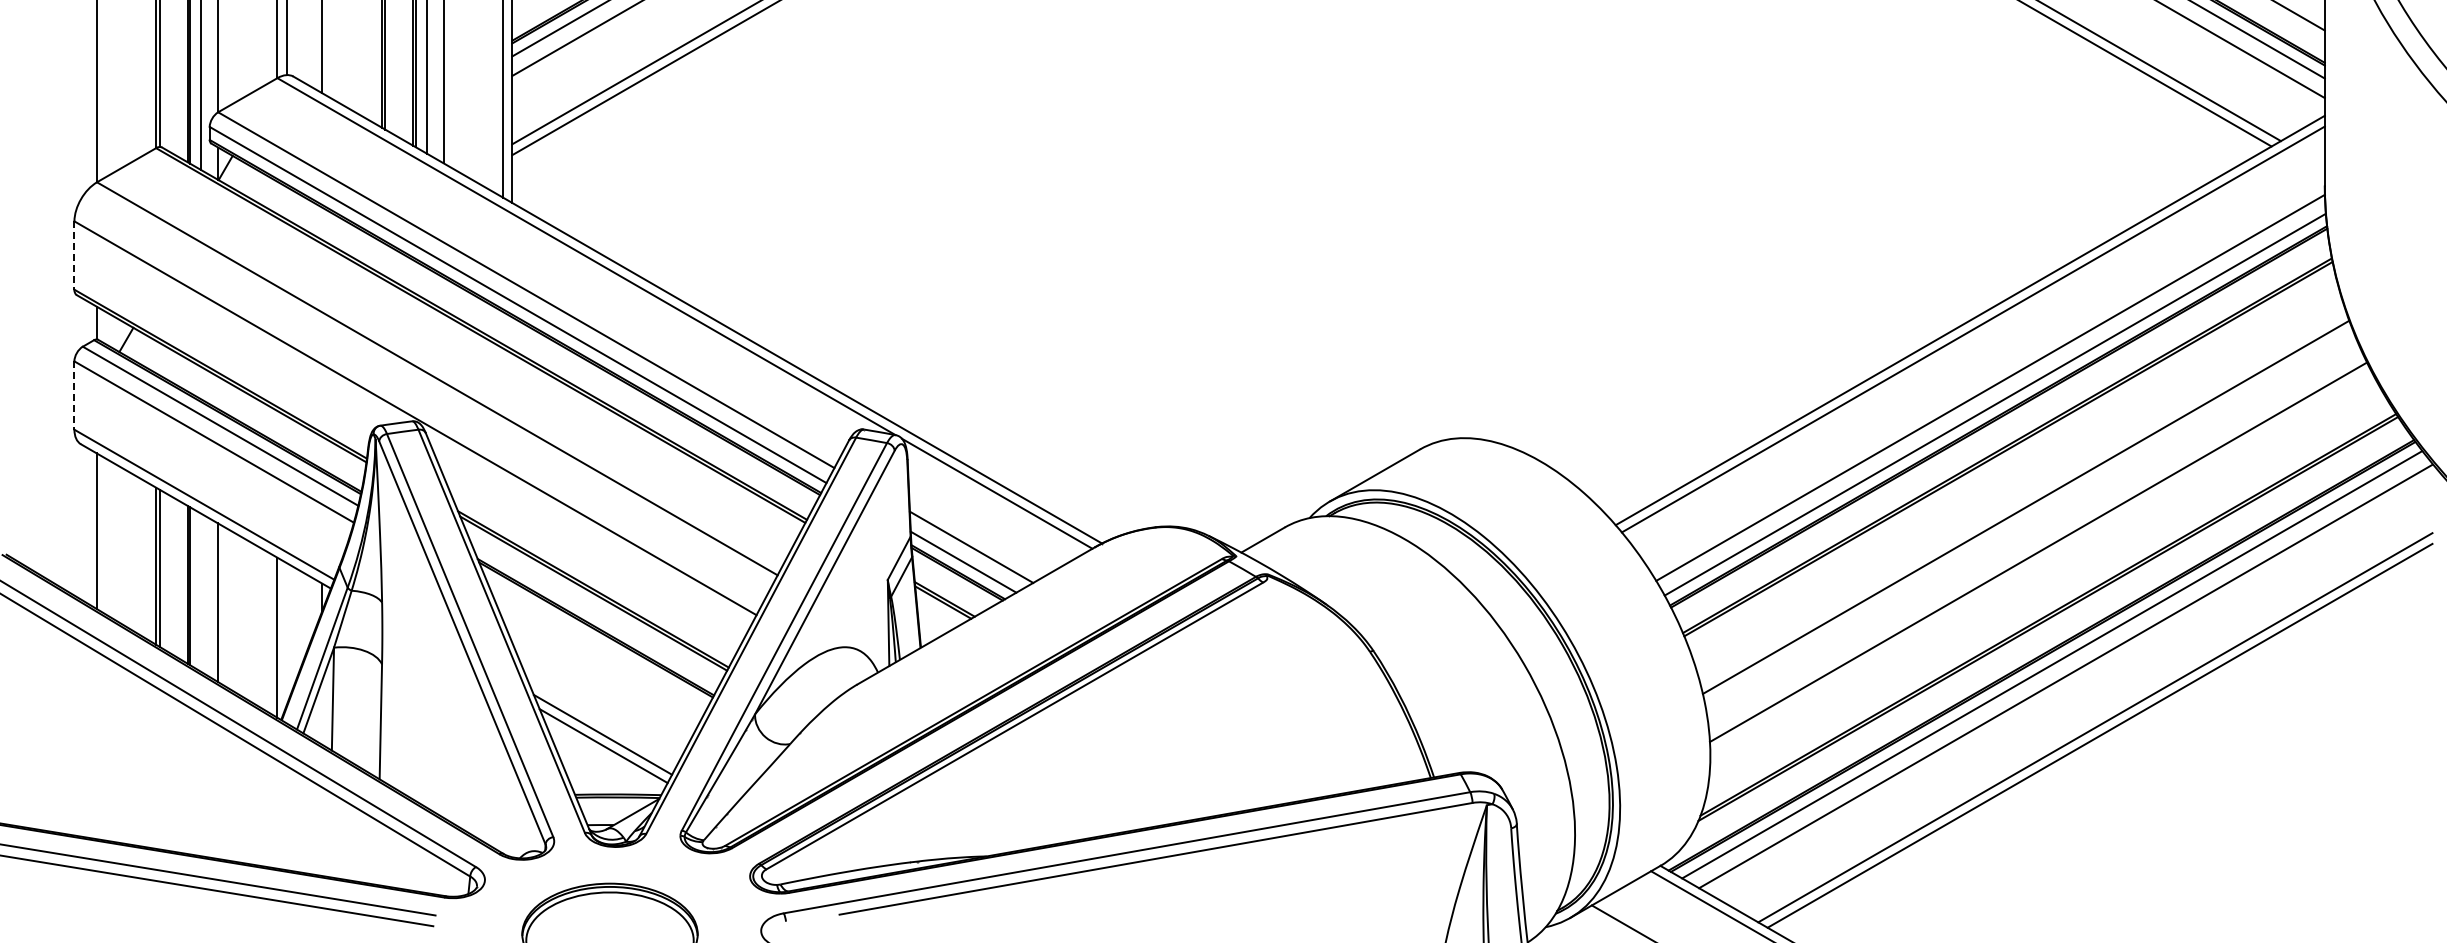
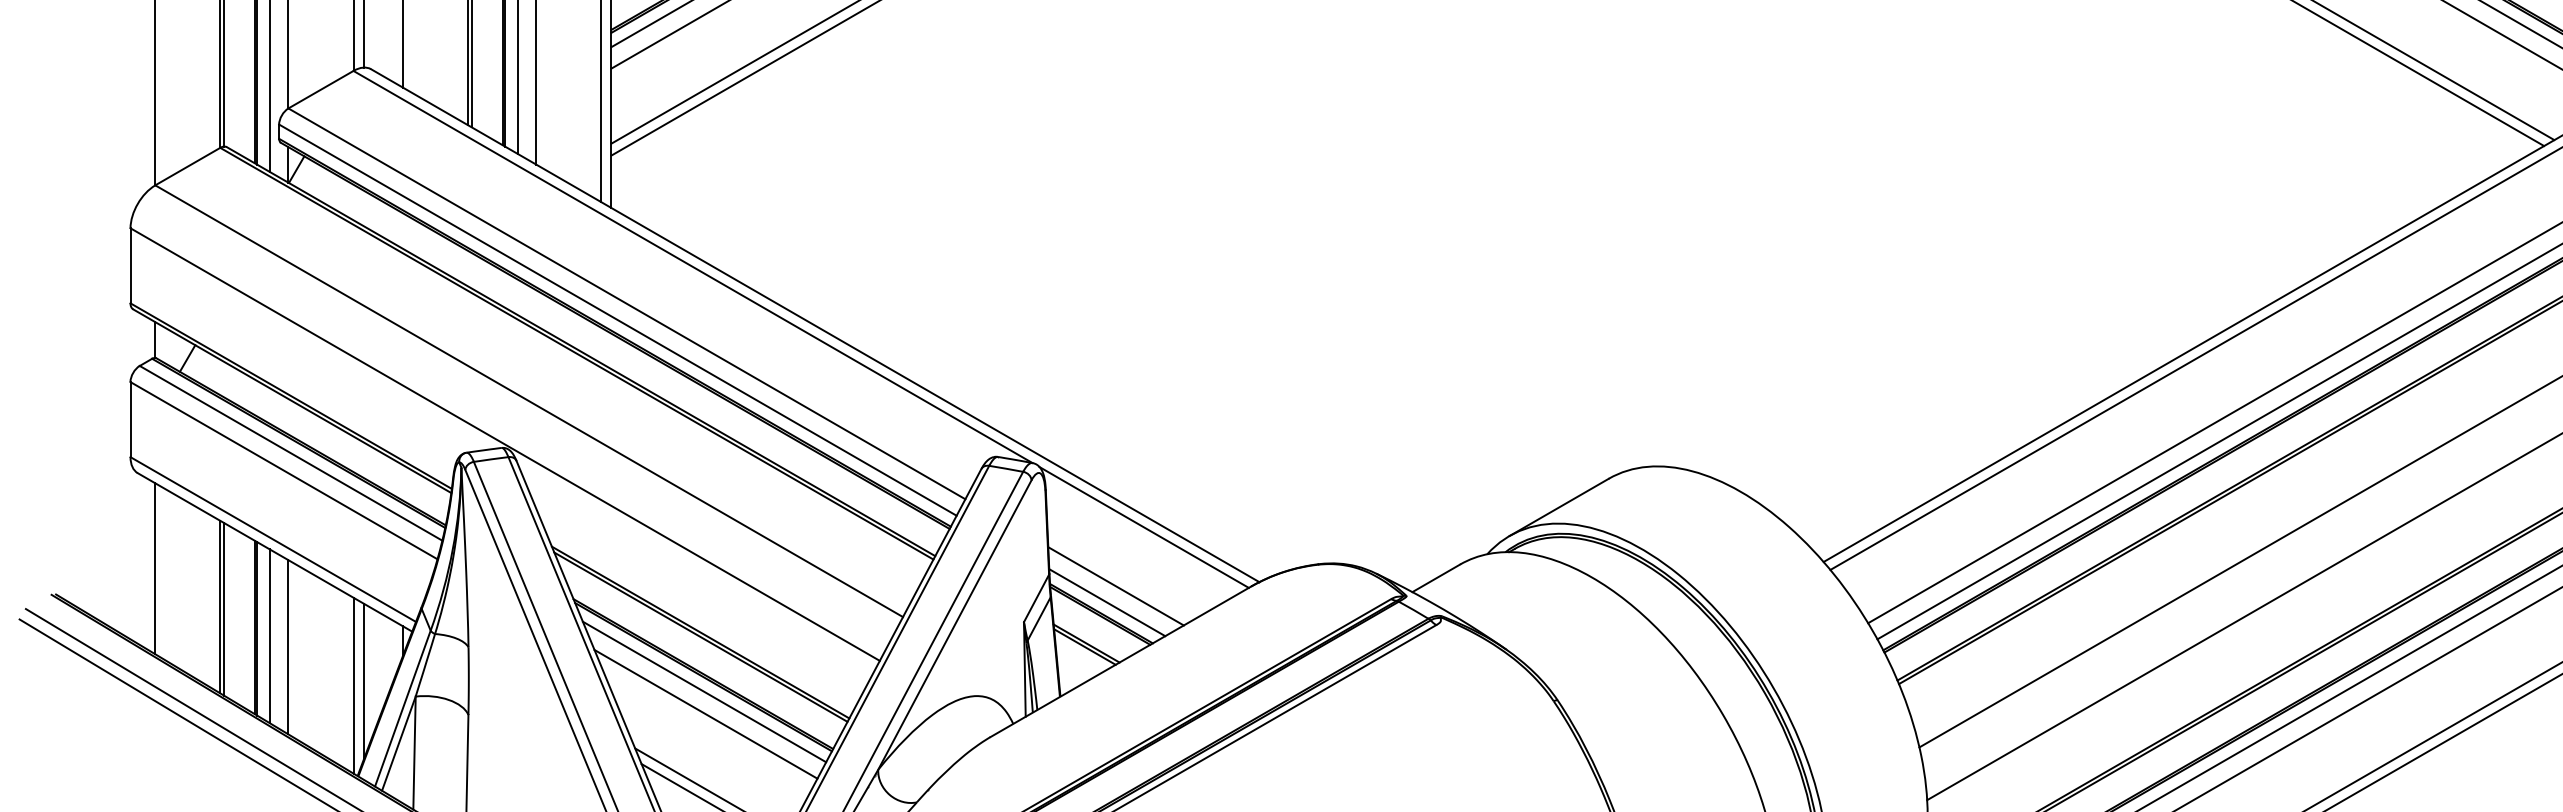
line: (74, 256) -> (130, 266), dashed -> solid
line: (74, 396) -> (130, 420), dashed -> solid
line: (201, 592) -> (270, 635), added
line: (286, 634) -> (363, 682), added
line: (596, 643) -> (704, 691), added
line: (597, 663) -> (705, 713), added

